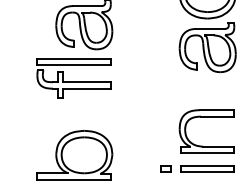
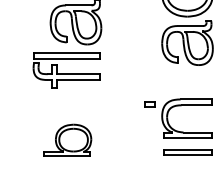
part: (74, 154) -> (67, 139), size x0.7
part: (165, 168) -> (149, 104), moved

